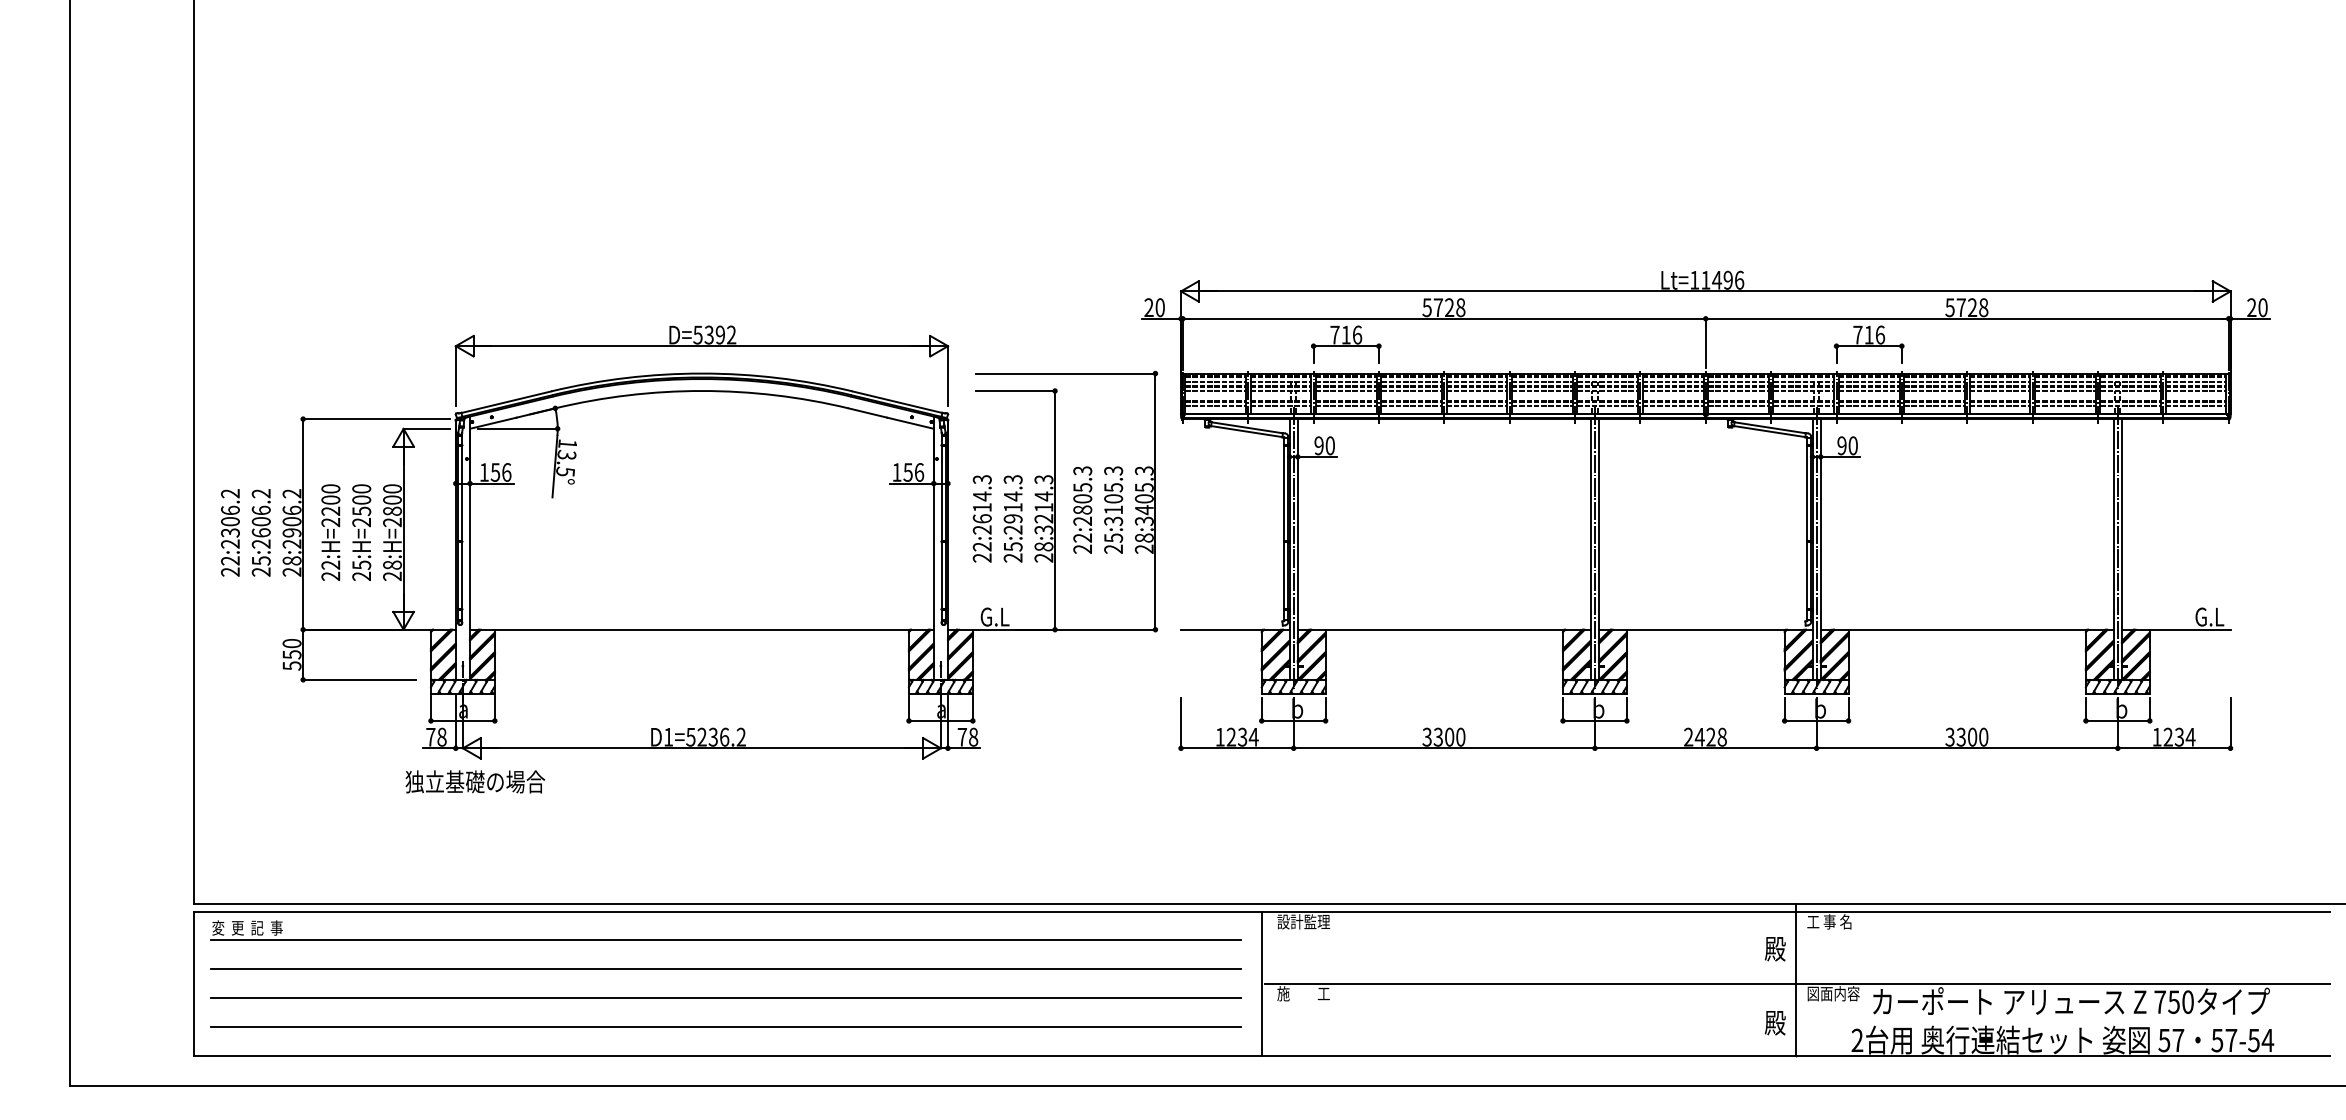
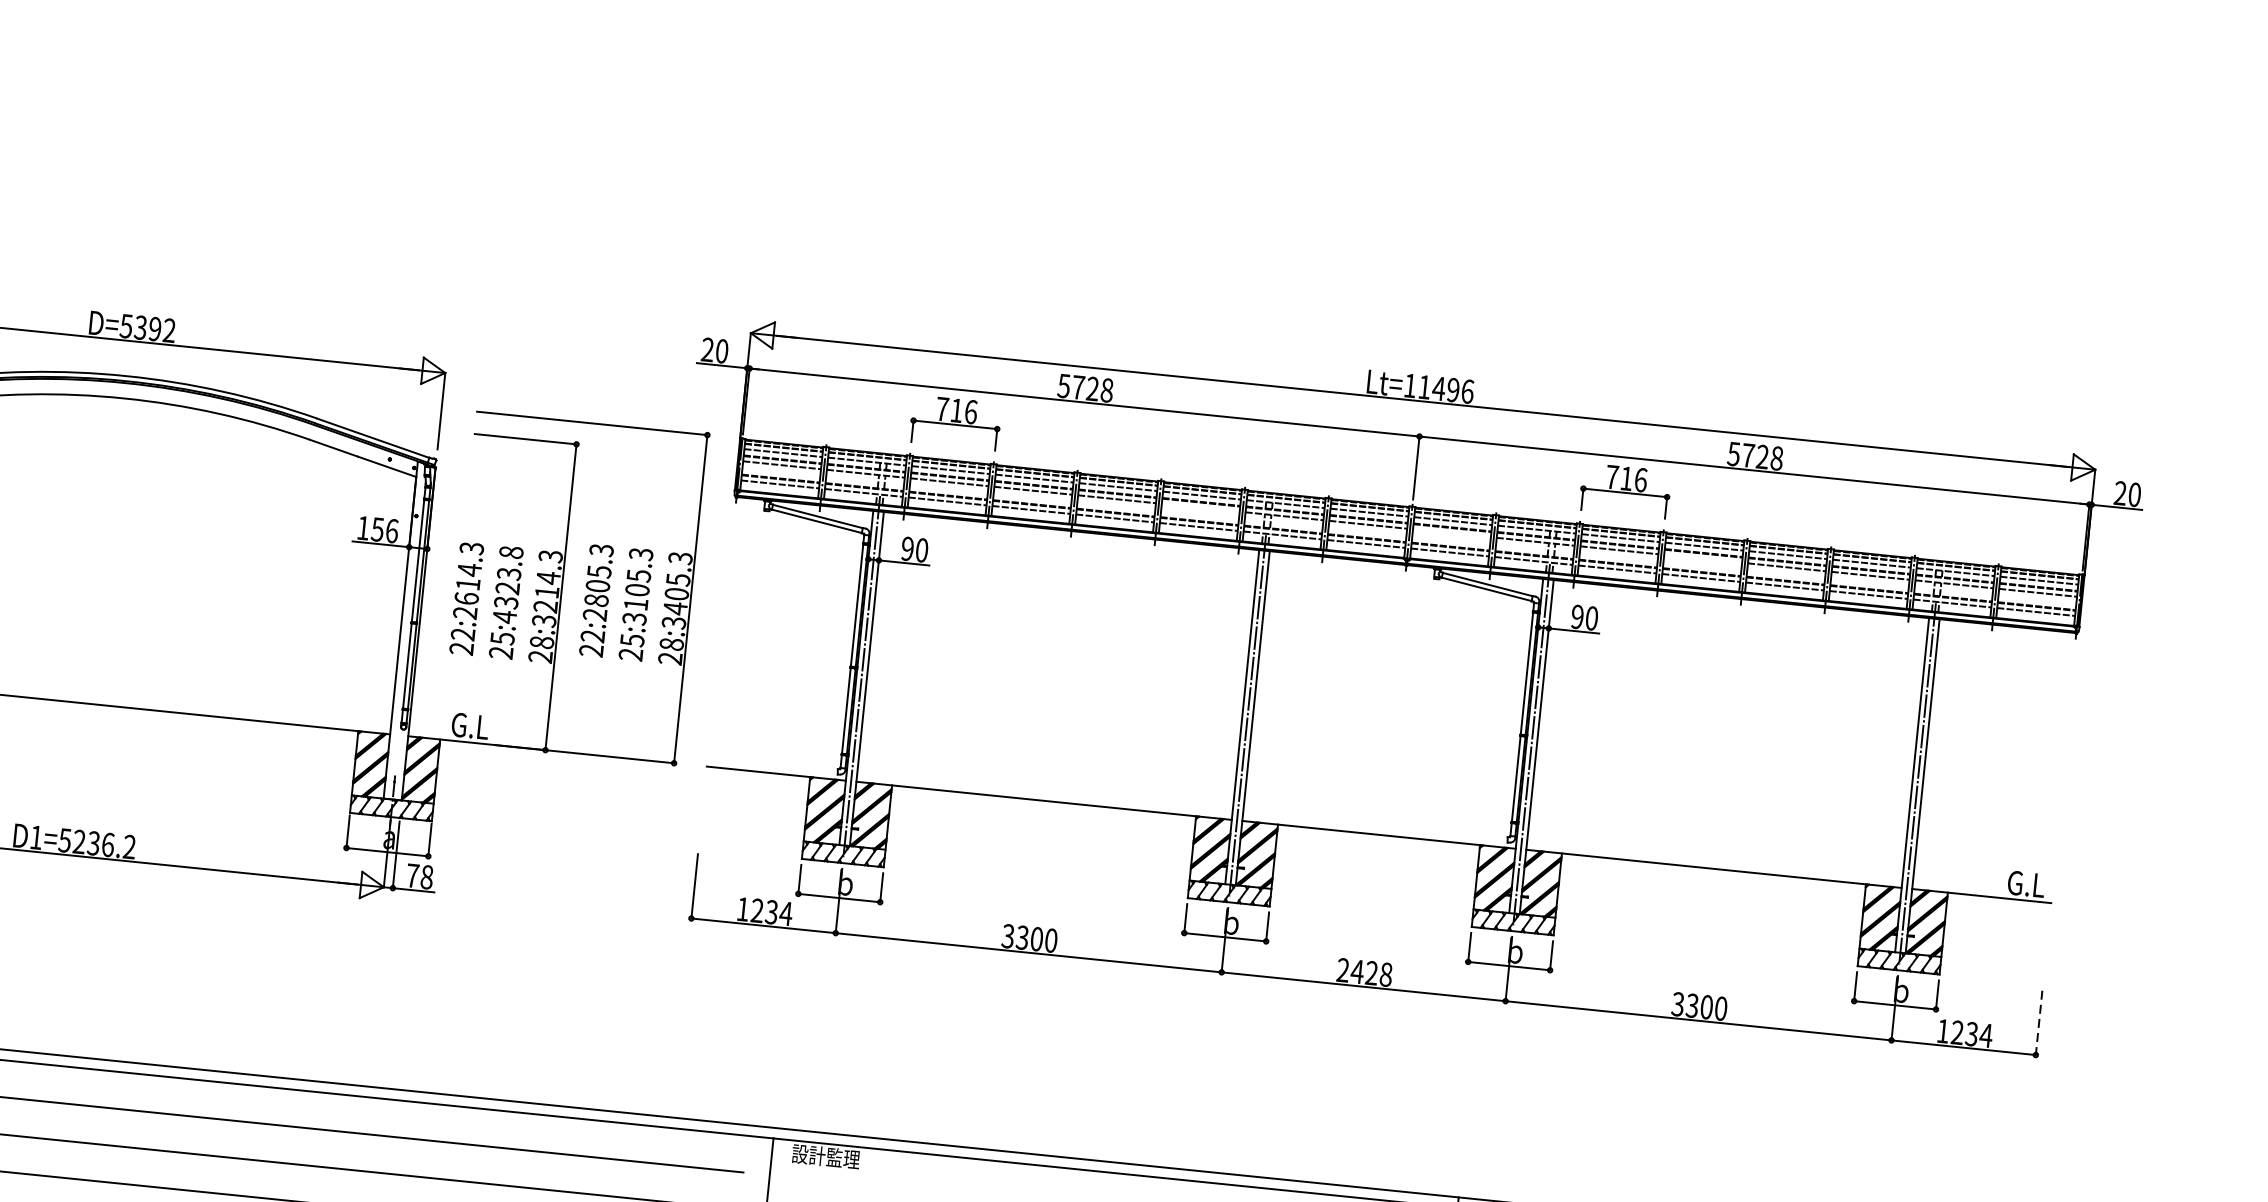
line: (1541, 391) -> (1199, 508), removed
line: (1738, 391) -> (1451, 533), removed
line: (1934, 391) -> (1703, 559), removed
text: (1012, 505) -> (507, 585), 25:2914.3 -> 25:4323.8
line: (2230, 723) -> (2039, 1023), solid -> dashed

